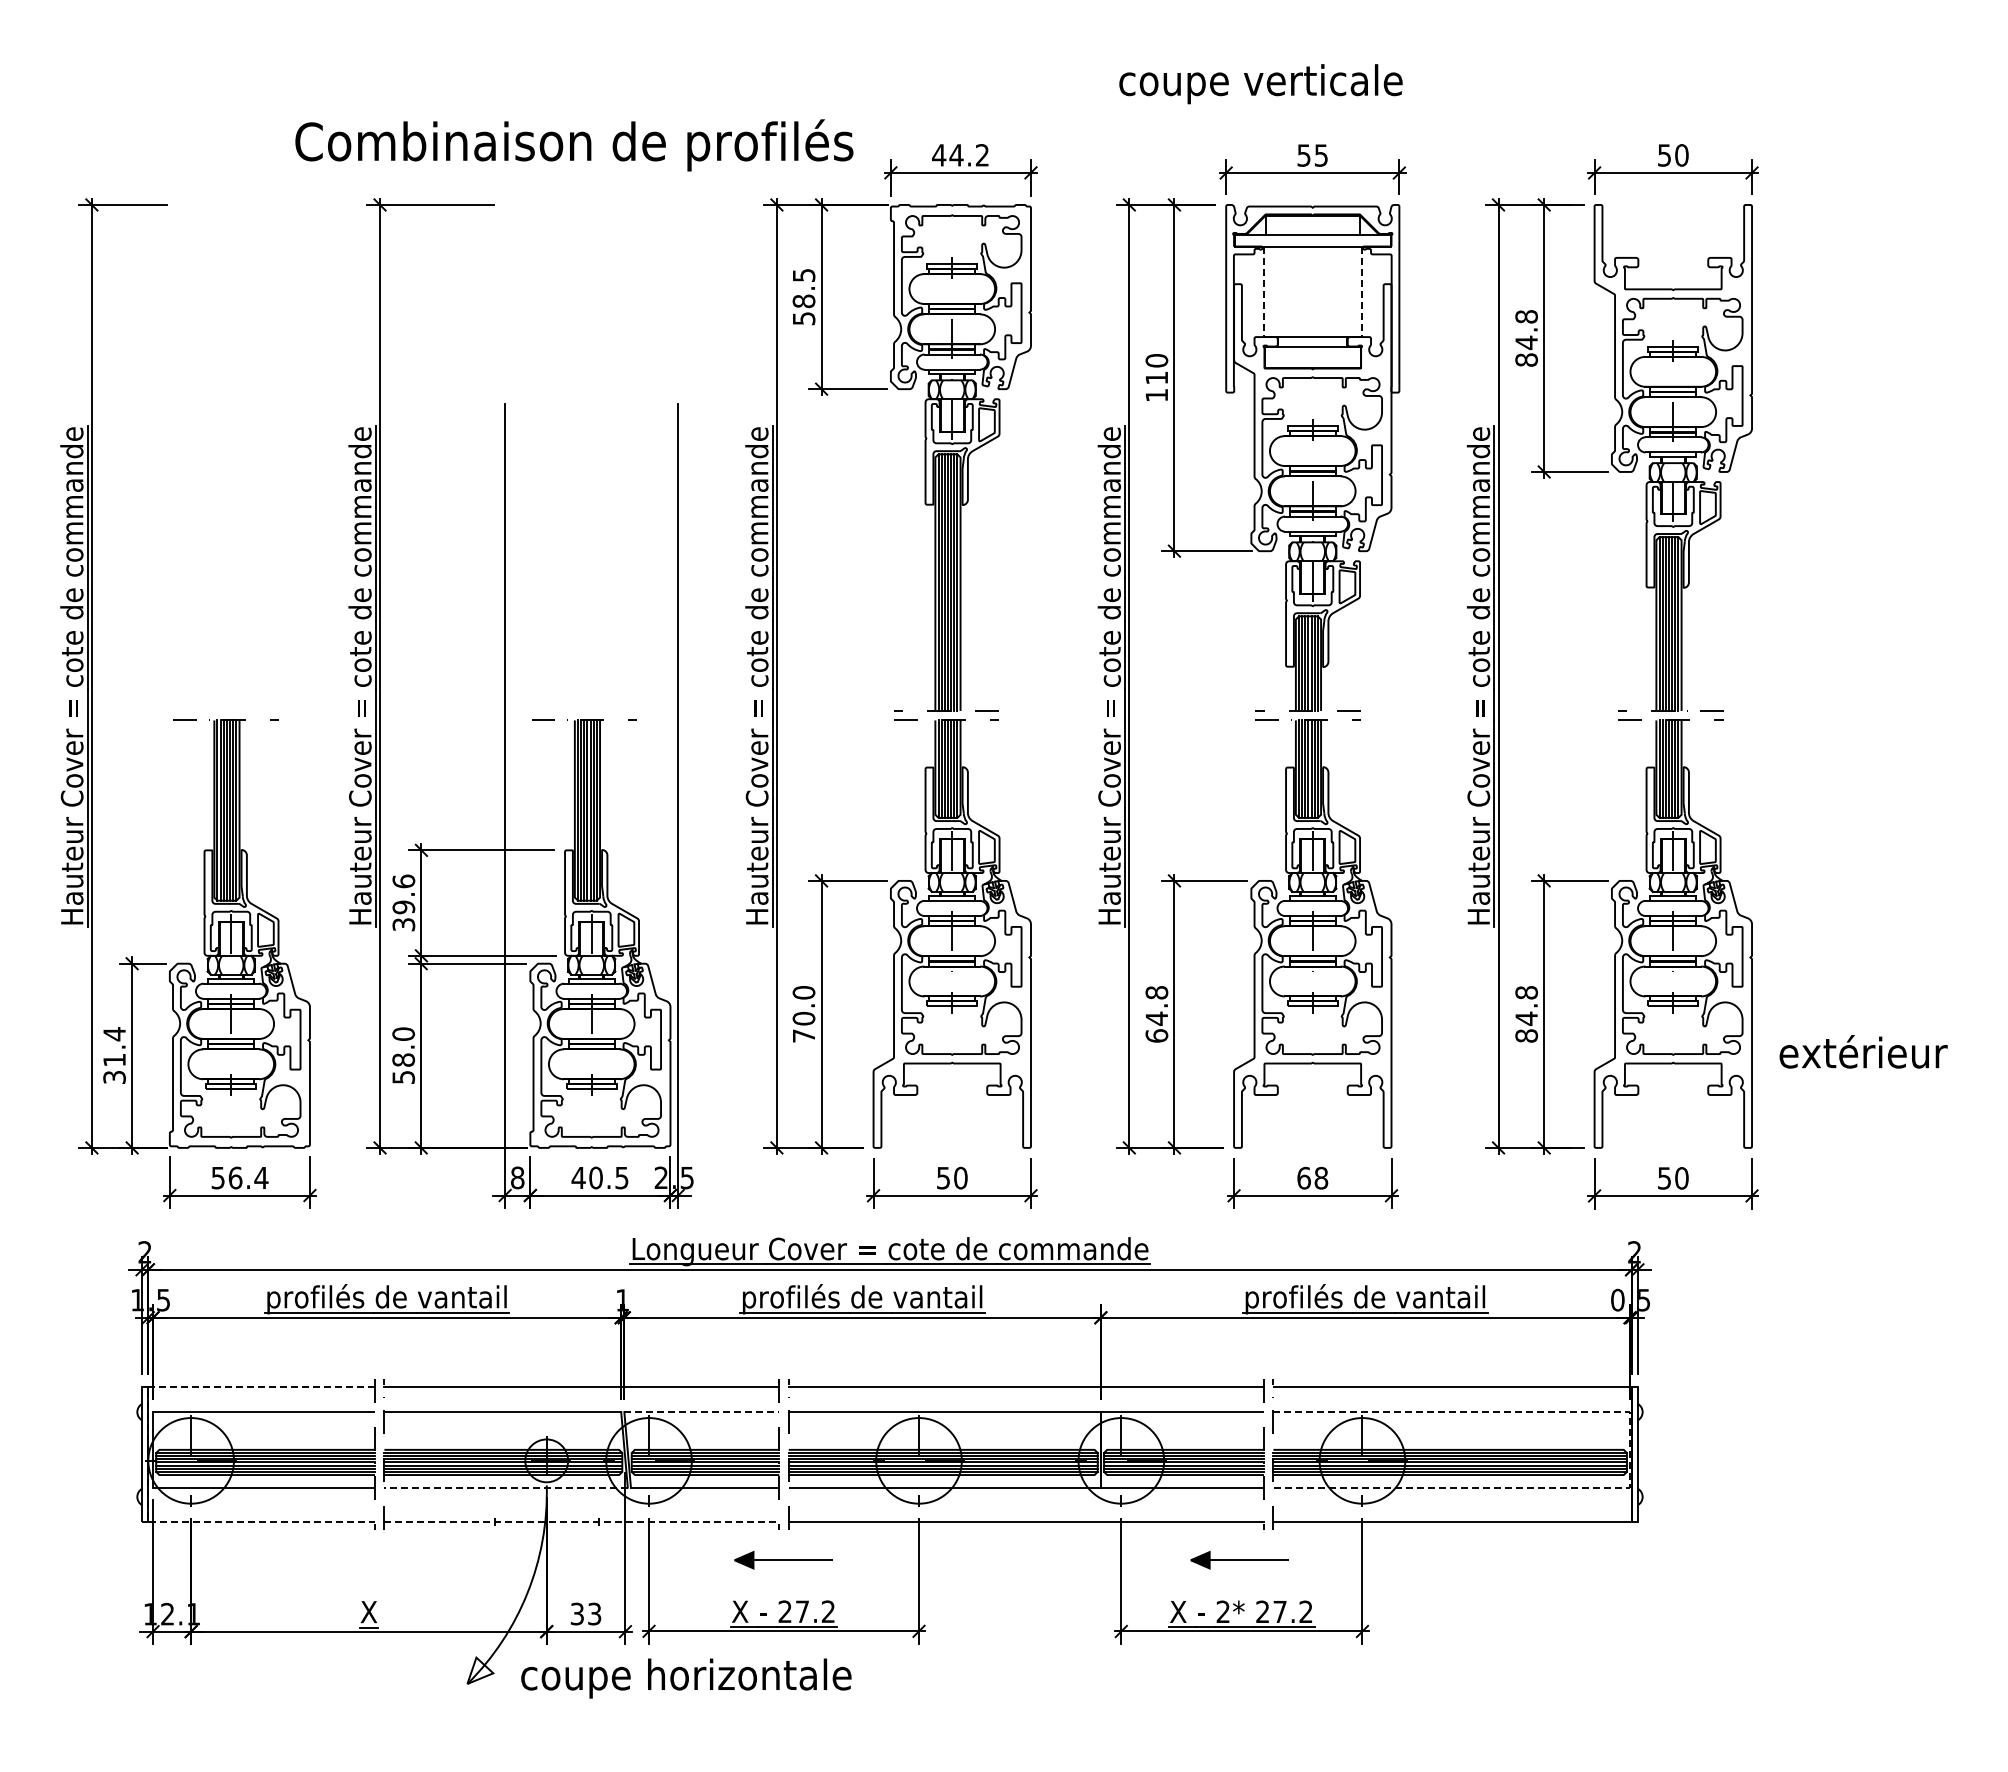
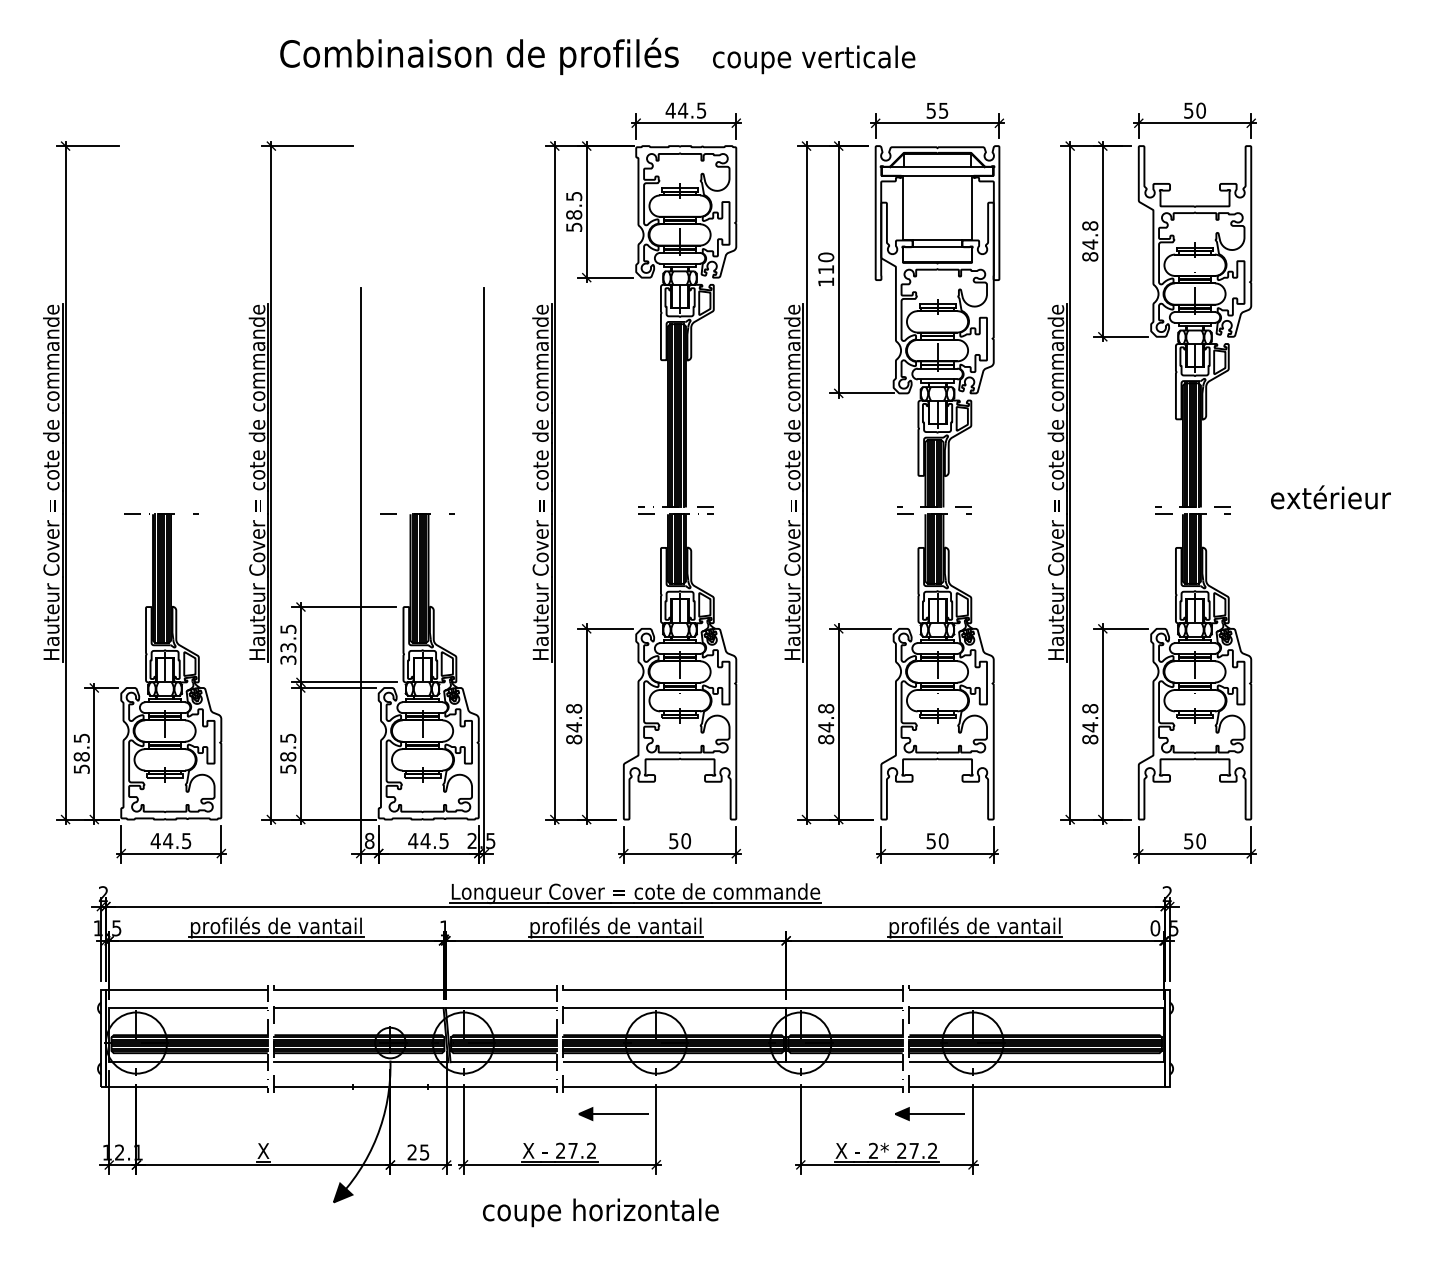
text: (1260, 84) -> (813, 60), moved
text: (574, 145) -> (479, 56), moved
text: (981, 155) -> (700, 110), 44.2 -> 44.5
line: (1263, 292) -> (902, 208), dashed -> solid
line: (1361, 292) -> (972, 208), dashed -> solid
text: (403, 894) -> (288, 638), 39.6 -> 33.5
text: (803, 1014) -> (573, 724), 70.0 -> 84.8
text: (403, 1033) -> (288, 737), 58.0 -> 58.5
text: (1156, 1035) -> (825, 739), 64.8 -> 84.8
text: (1863, 1051) -> (1330, 497), moved
text: (114, 1055) -> (81, 753), 31.4 -> 58.5
text: (239, 1177) -> (170, 840), 56.4 -> 44.5
text: (595, 1177) -> (425, 840), 40.5 -> 44.5
text: (1312, 1177) -> (937, 840), 68 -> 50
line: (702, 1412) -> (501, 1008), dashed -> solid
line: (1630, 1449) -> (1164, 1034), dashed -> solid
line: (148, 1454) -> (106, 1038), dashed -> solid
line: (506, 1487) -> (361, 1062), dashed -> solid
line: (582, 1522) -> (415, 1087), dashed -> solid
part: (783, 1559) -> (613, 1113), moved
part: (1239, 1559) -> (930, 1113), moved
text: (585, 1613) -> (418, 1152), 33 -> 25
fill: (480, 1670) -> (343, 1192), added
text: (686, 1678) -> (600, 1212), moved

